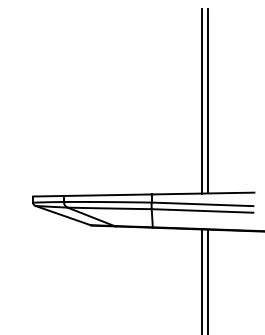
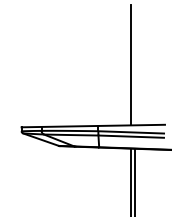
line: (208, 101) -> (135, 65), removed

